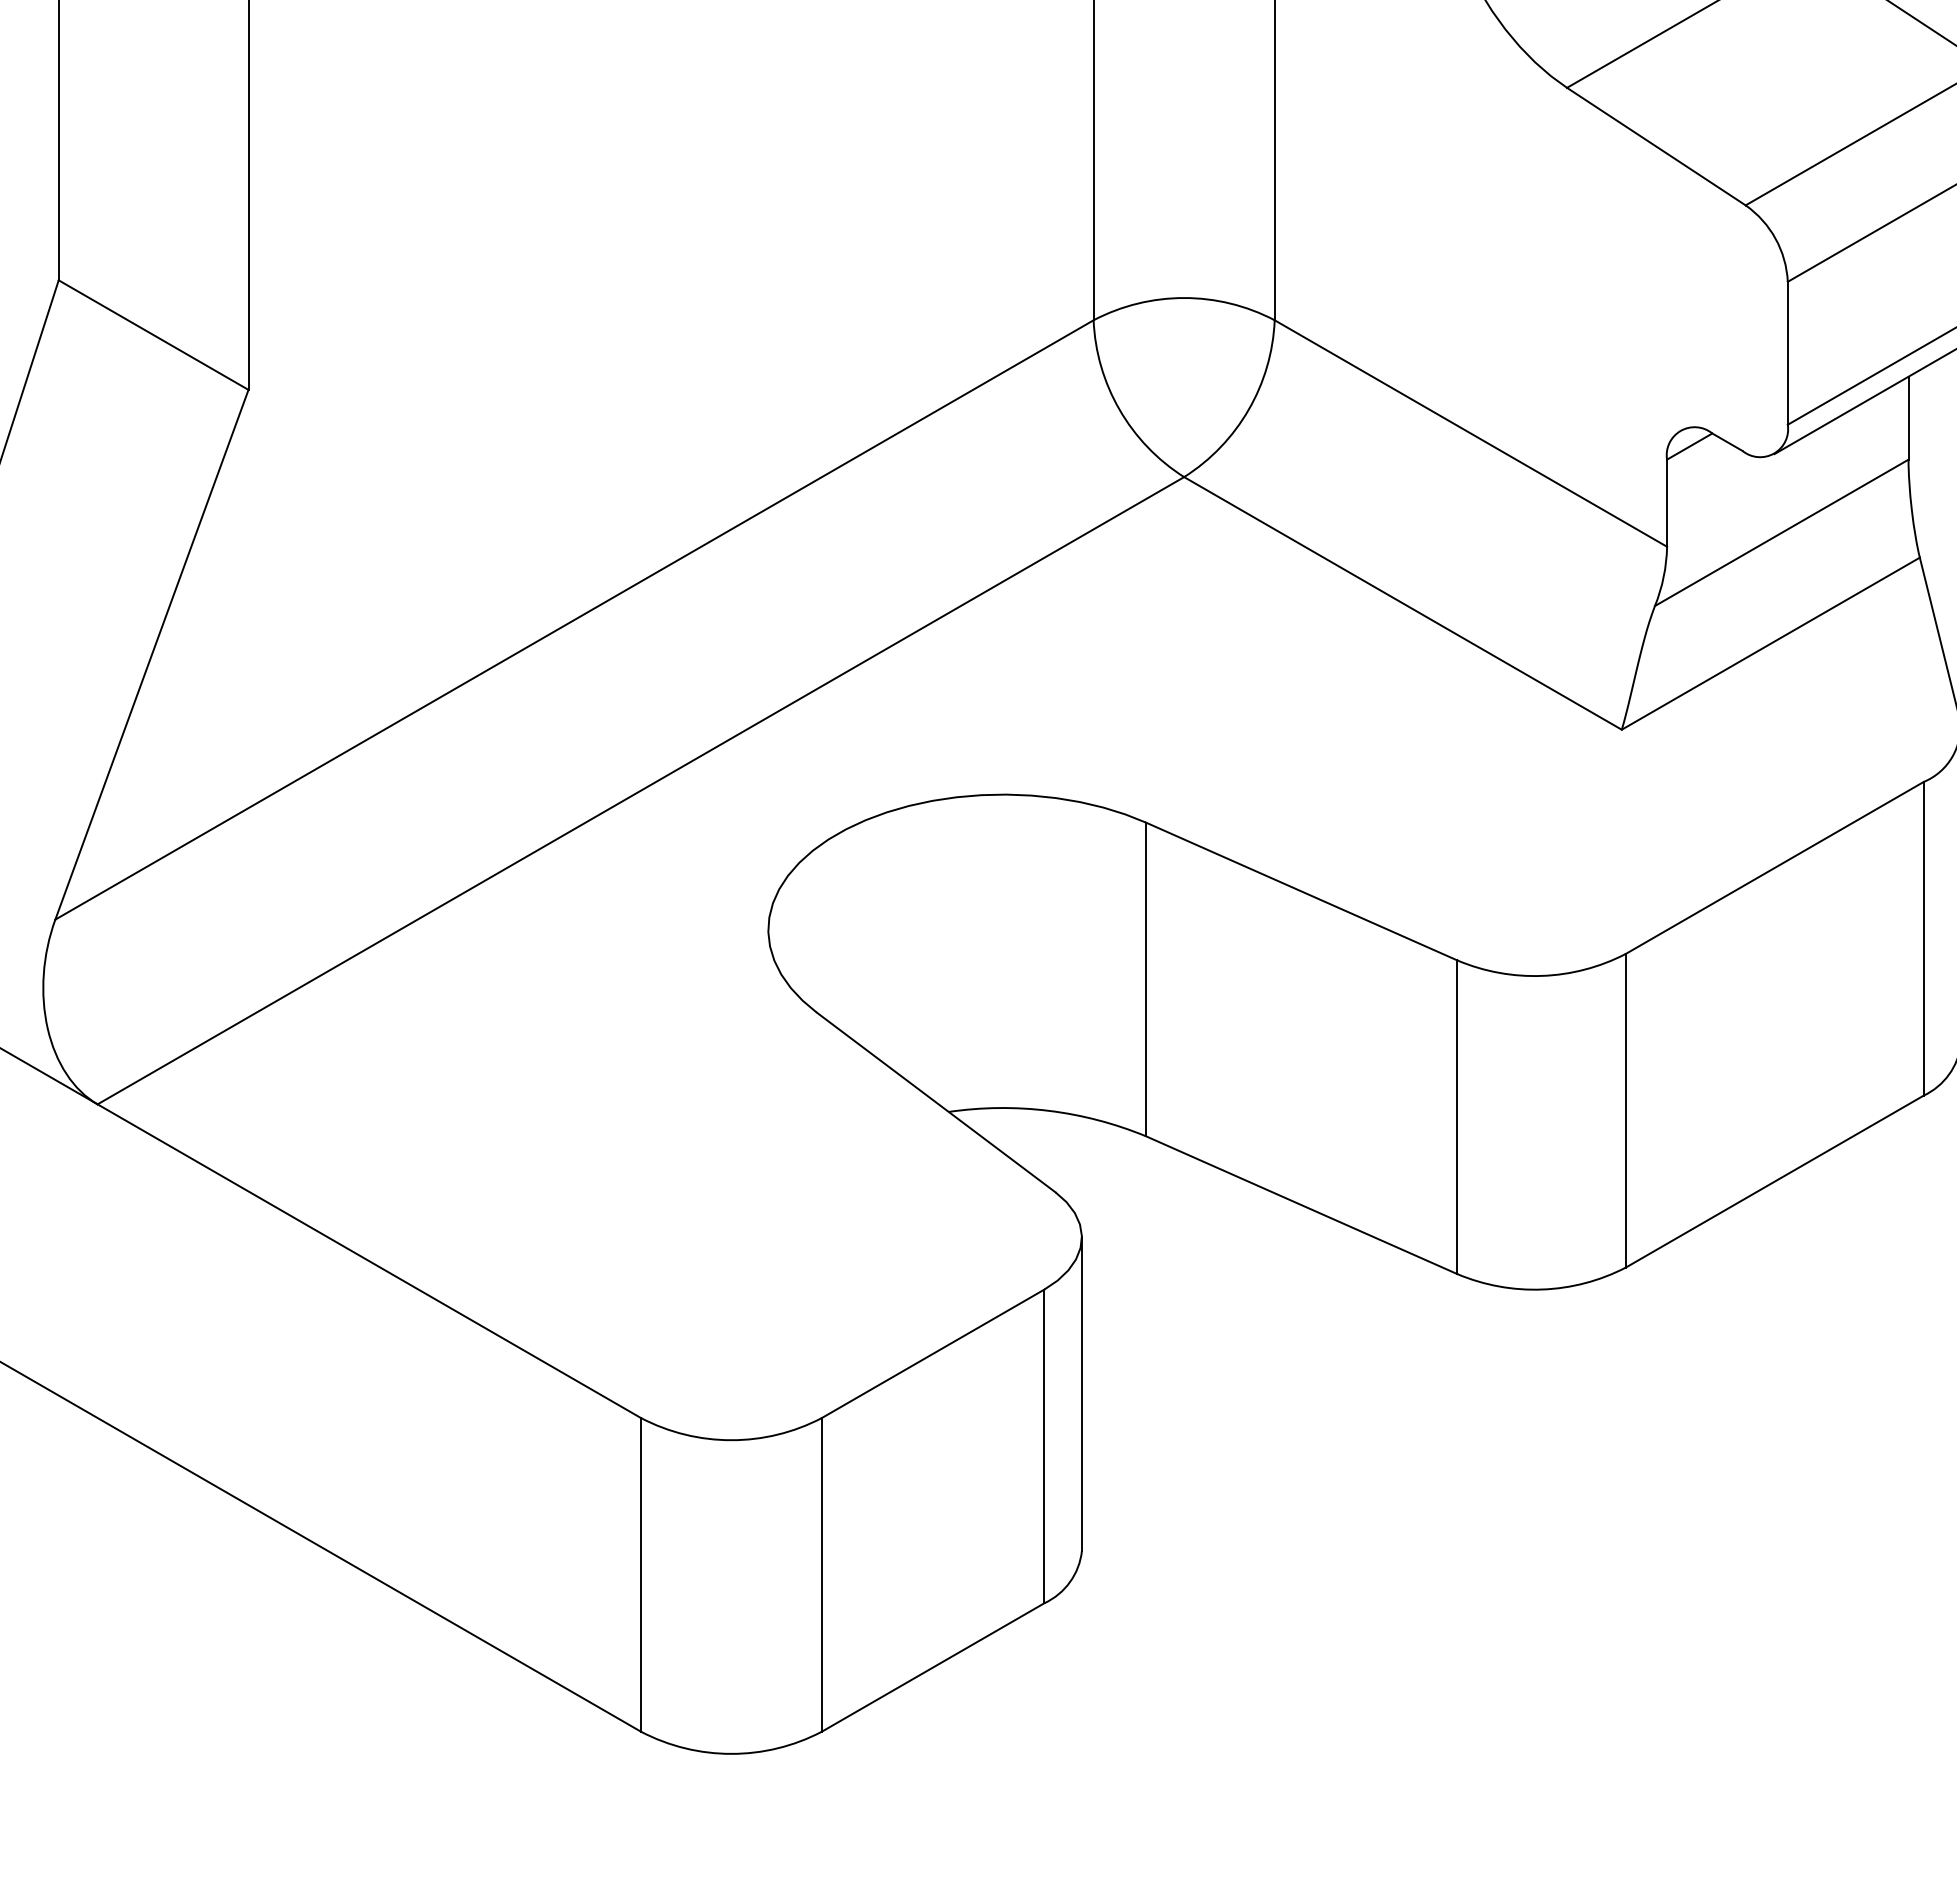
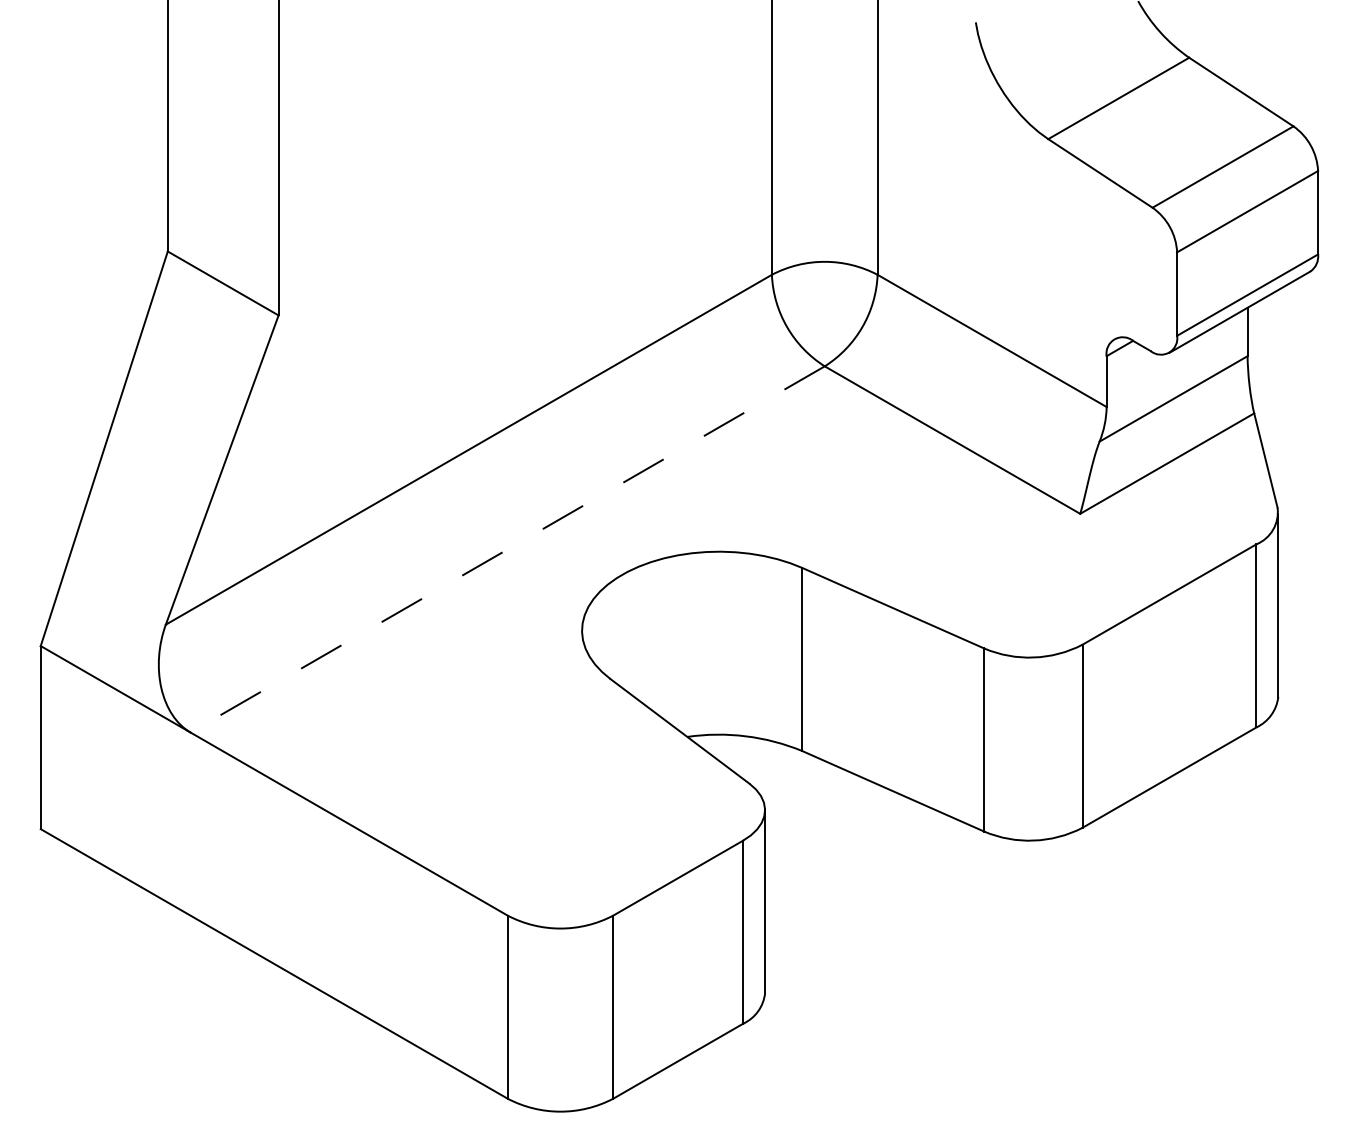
line: (640, 790) -> (507, 549), solid -> dashed

